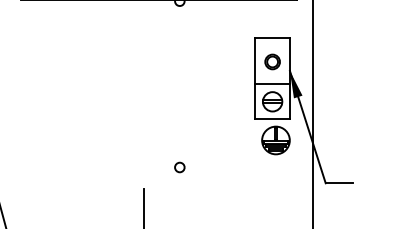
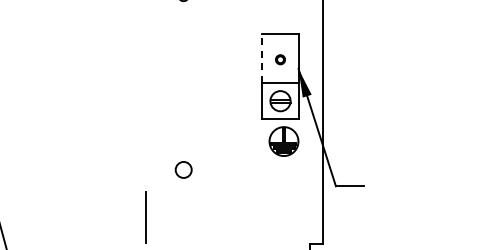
line: (255, 60) -> (262, 58), solid -> dashed
part: (272, 61) -> (280, 59), size x0.6
circle: (179, 167) -> (183, 169), size x1.6

